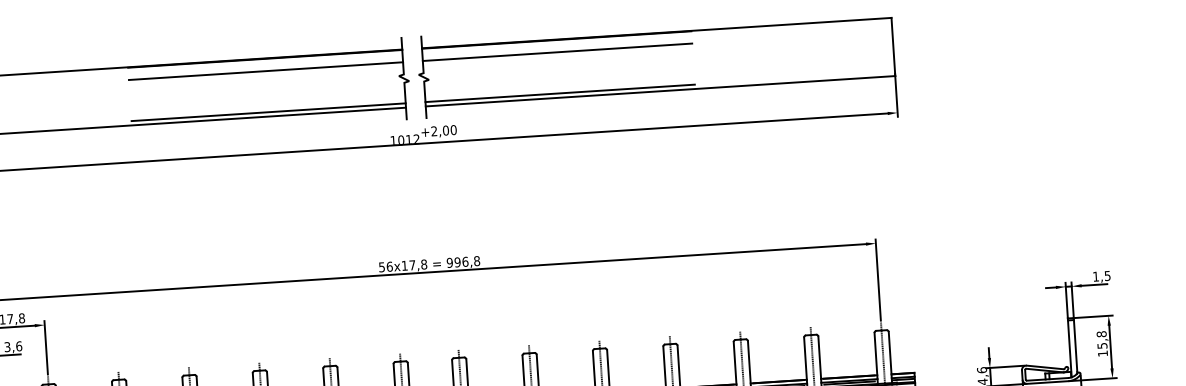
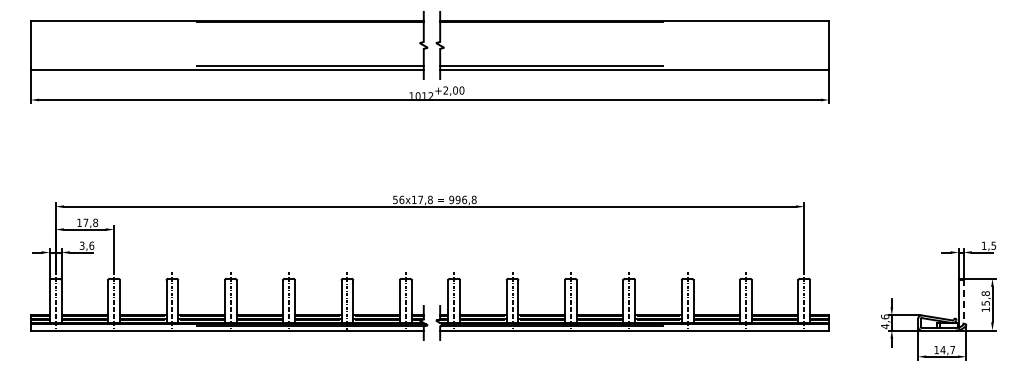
line: (557, 51) -> (551, 31), removed
line: (265, 70) -> (309, 31), removed
line: (1075, 344) -> (963, 300), solid -> dashed

